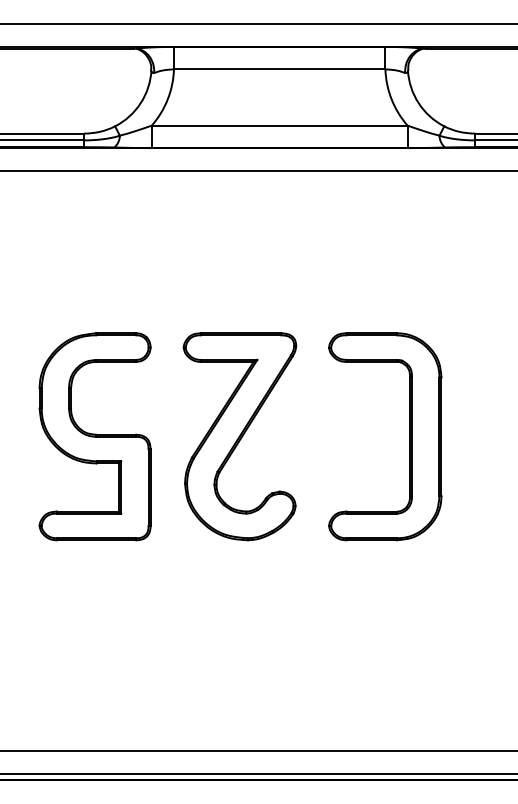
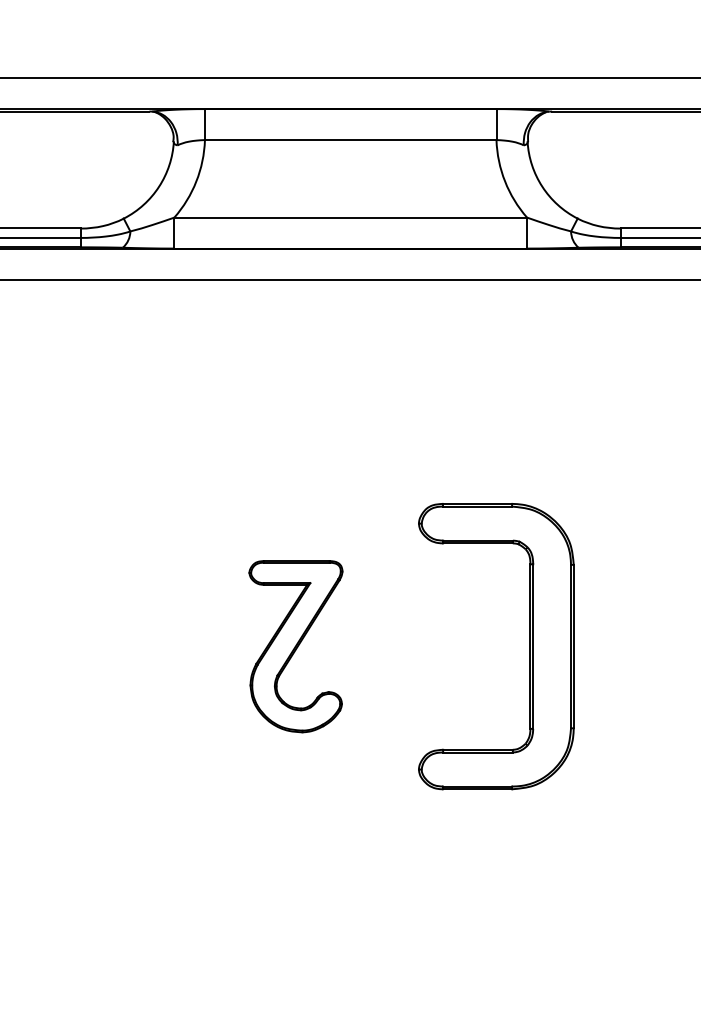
part: (94, 436) -> (95, 646), removed
part: (239, 436) -> (295, 646), size x0.6

